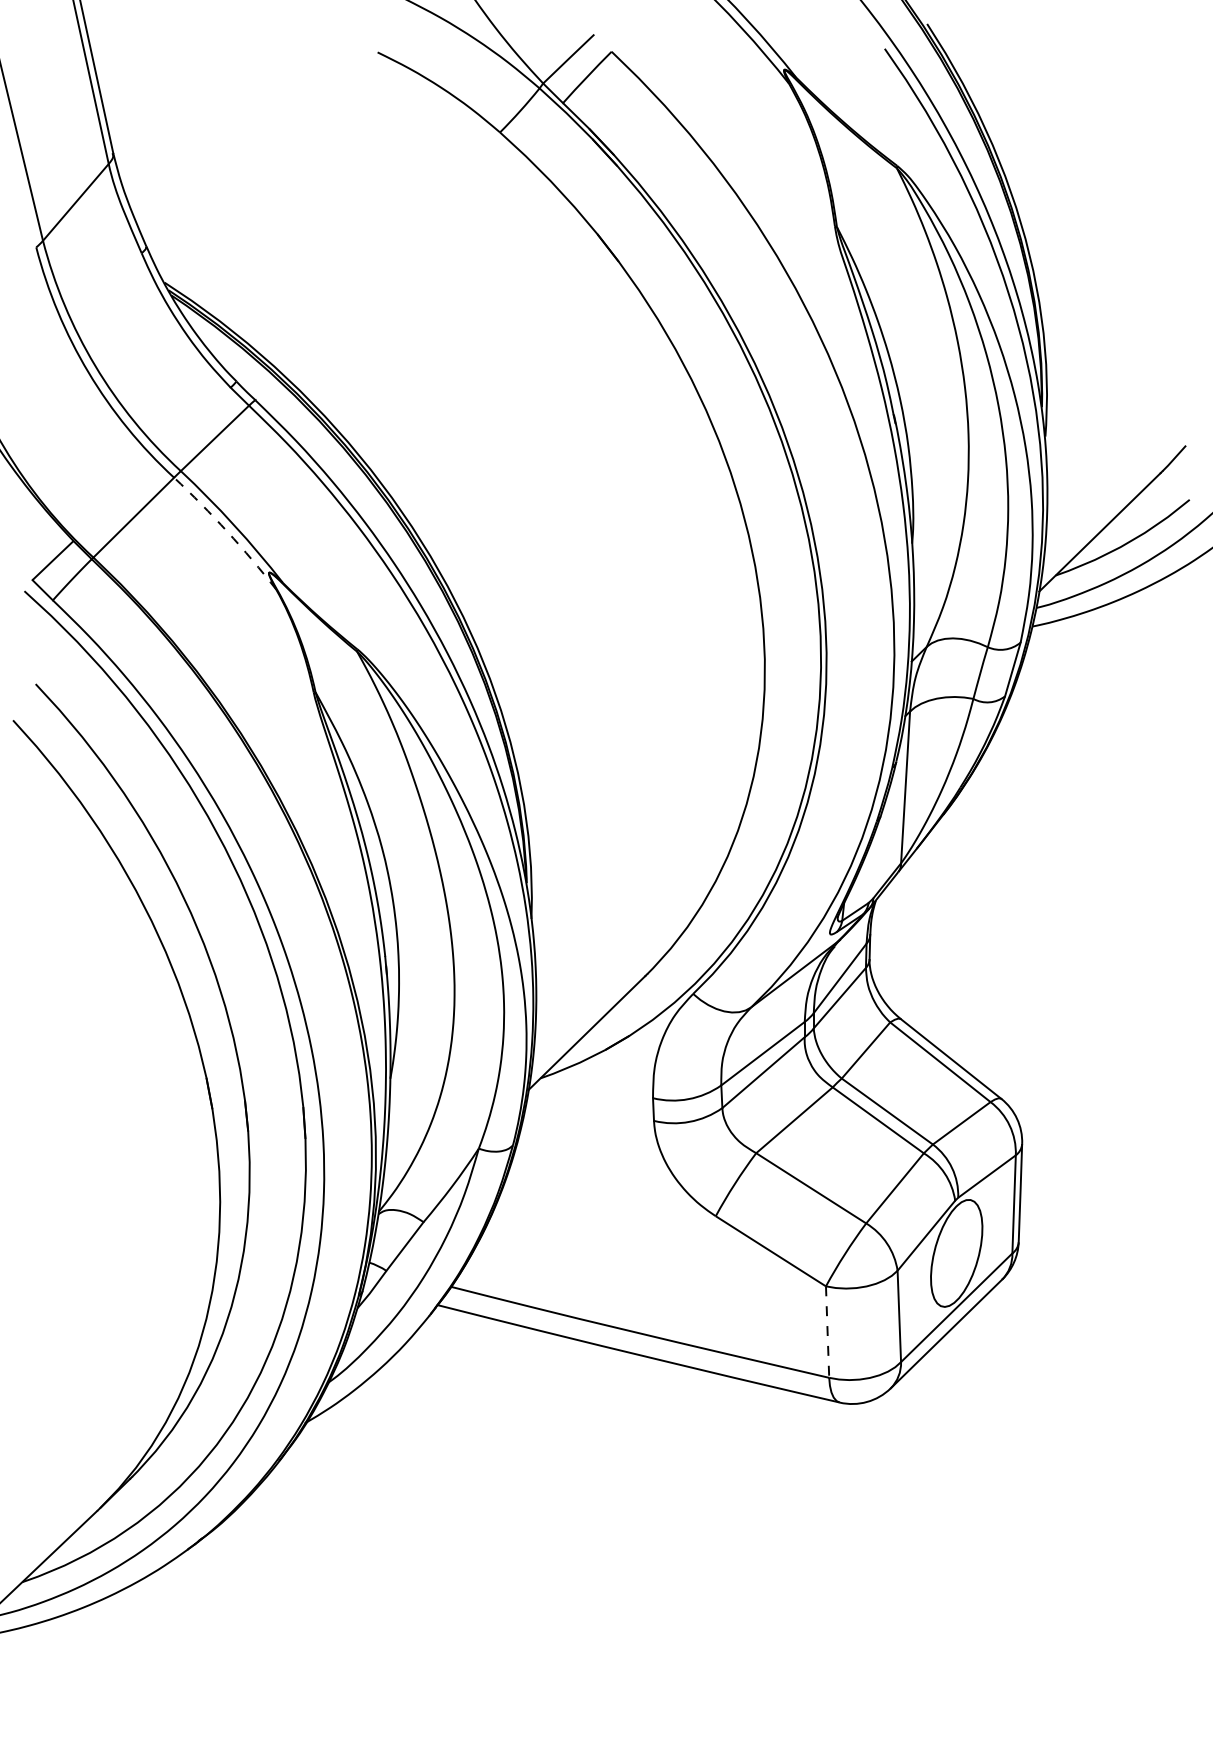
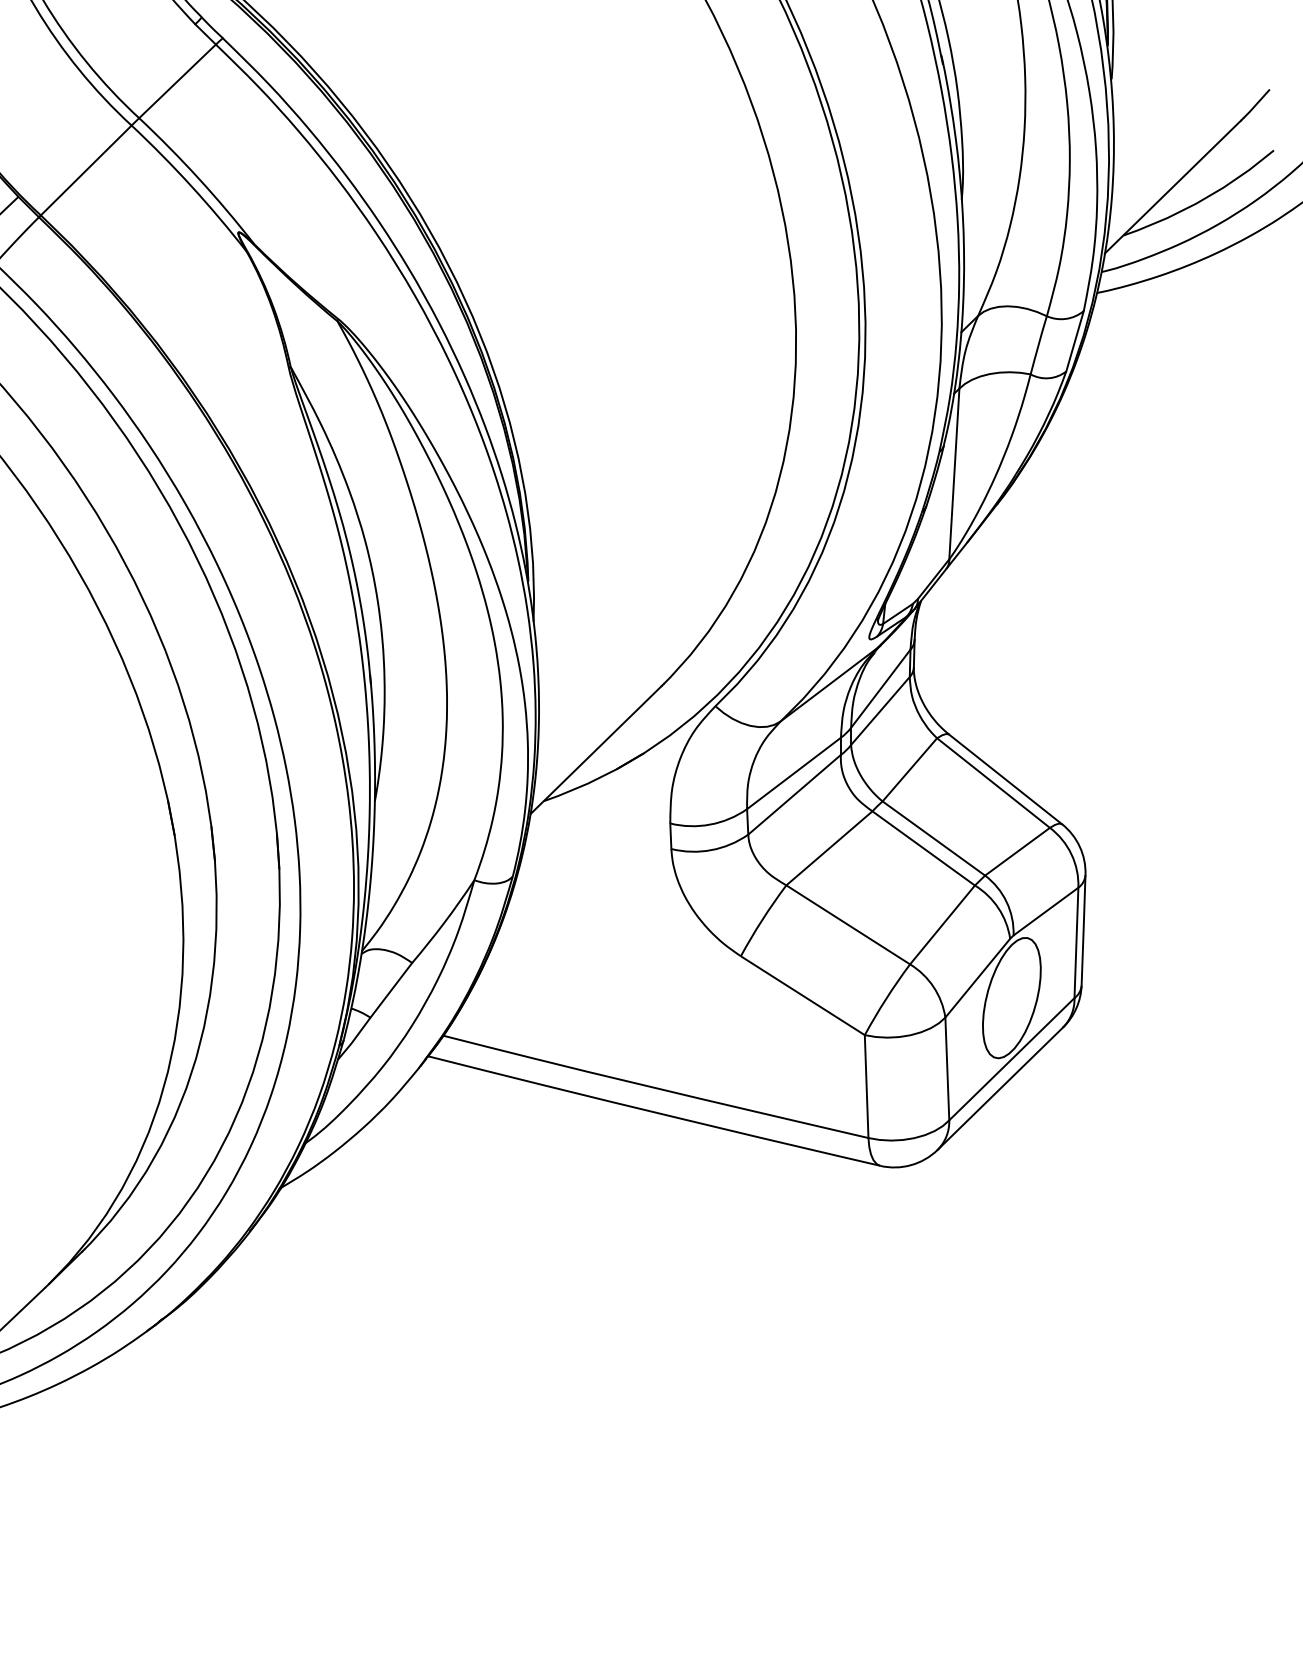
arc: (227, 531) -> (191, 186), dashed -> solid
line: (827, 1332) -> (866, 1087), dashed -> solid

